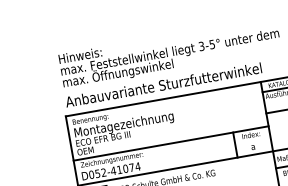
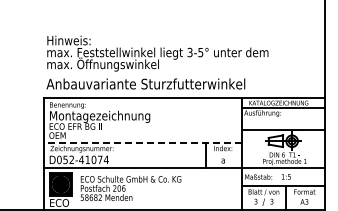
line: (171, 143) -> (143, 142), solid -> dashed

